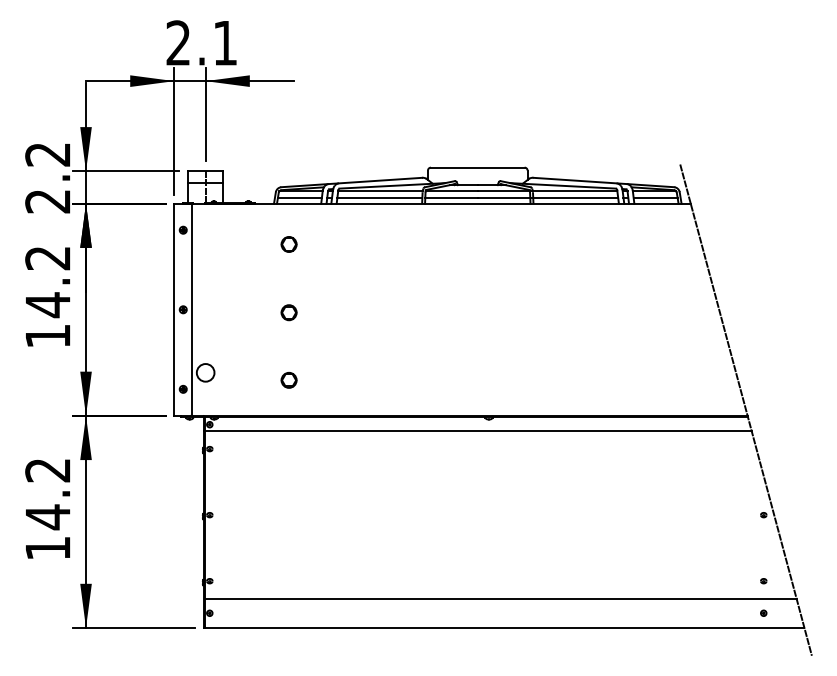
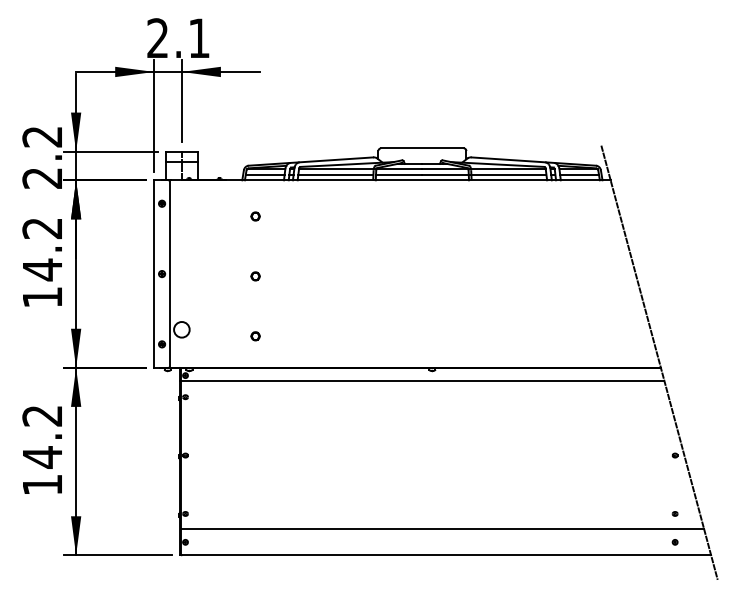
part: (288, 244) -> (255, 216), size x0.62
part: (288, 311) -> (255, 275), size x0.62
part: (288, 379) -> (255, 335), size x0.62

